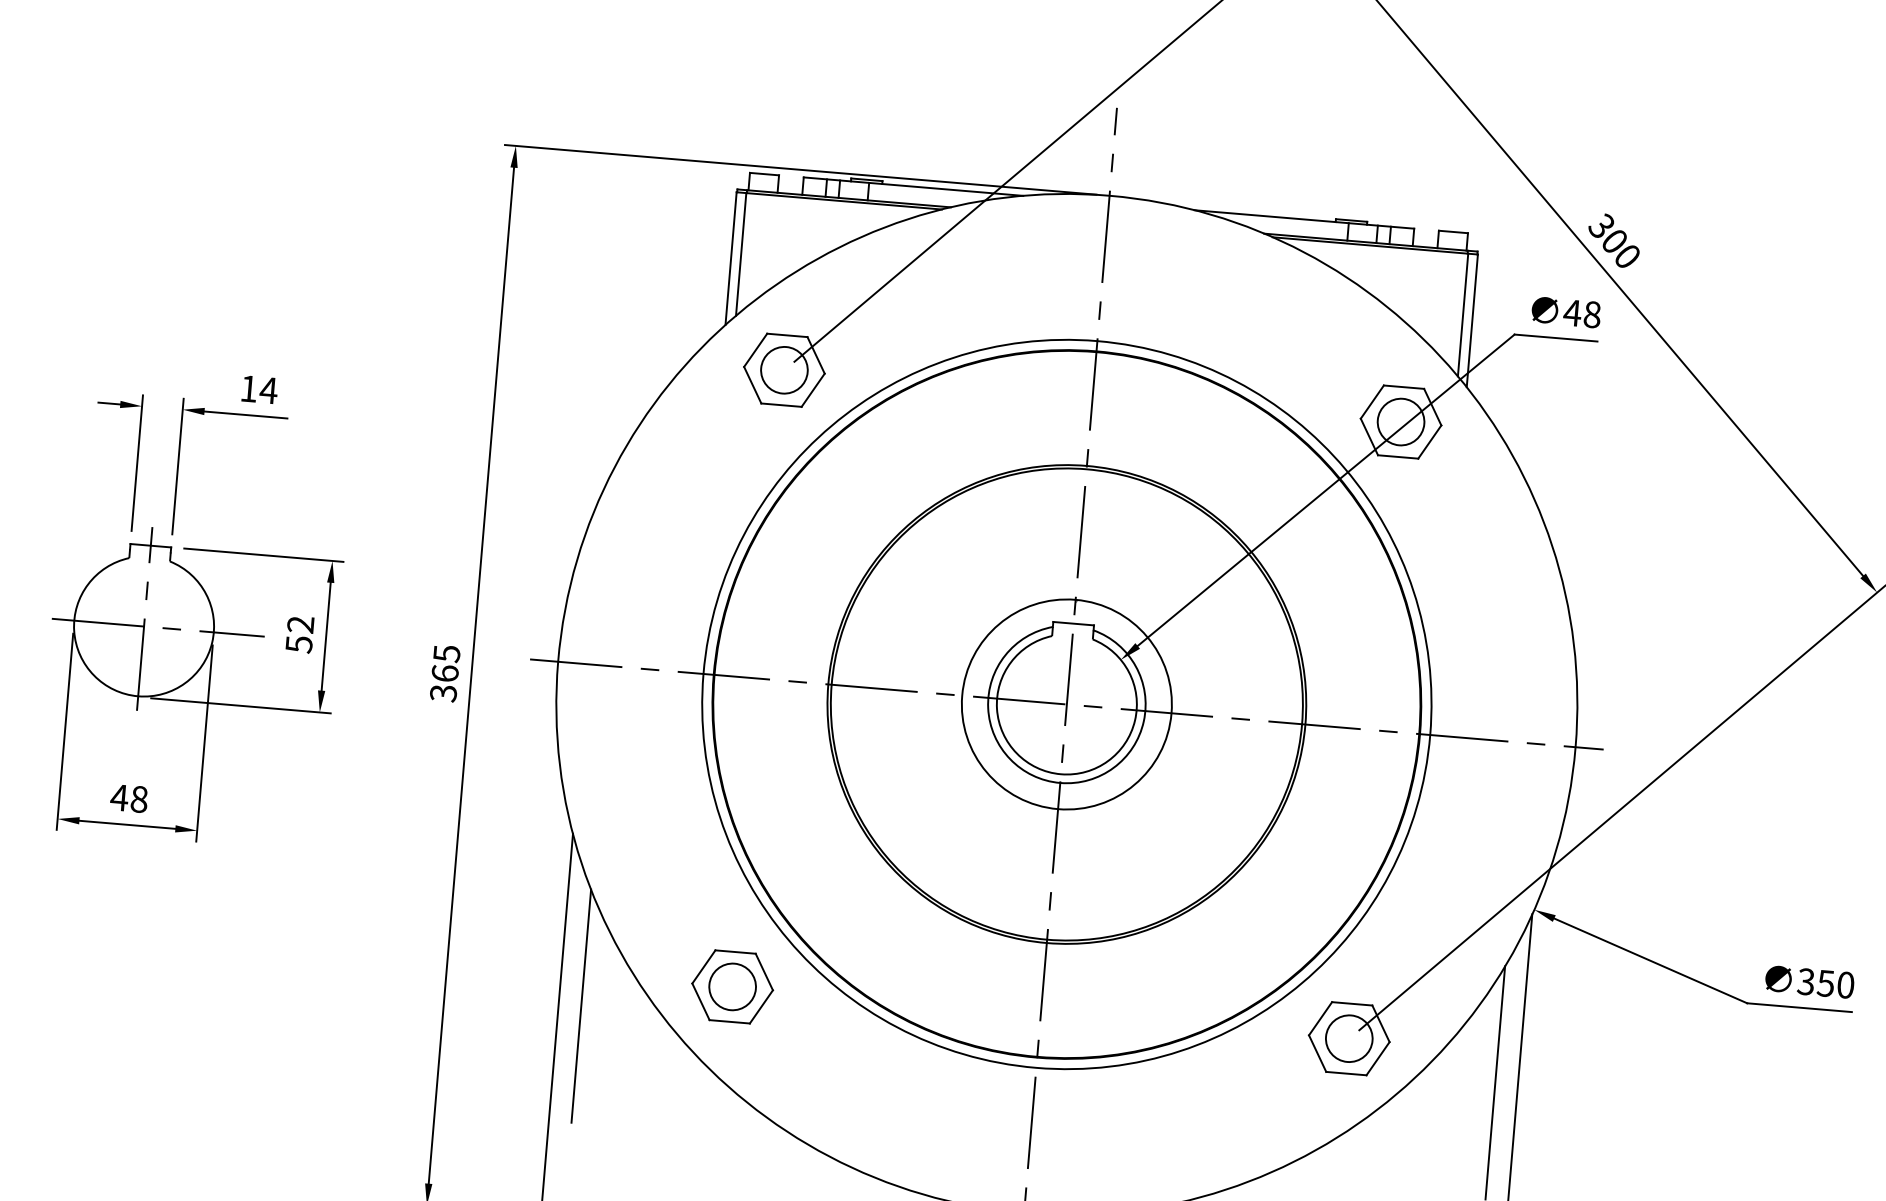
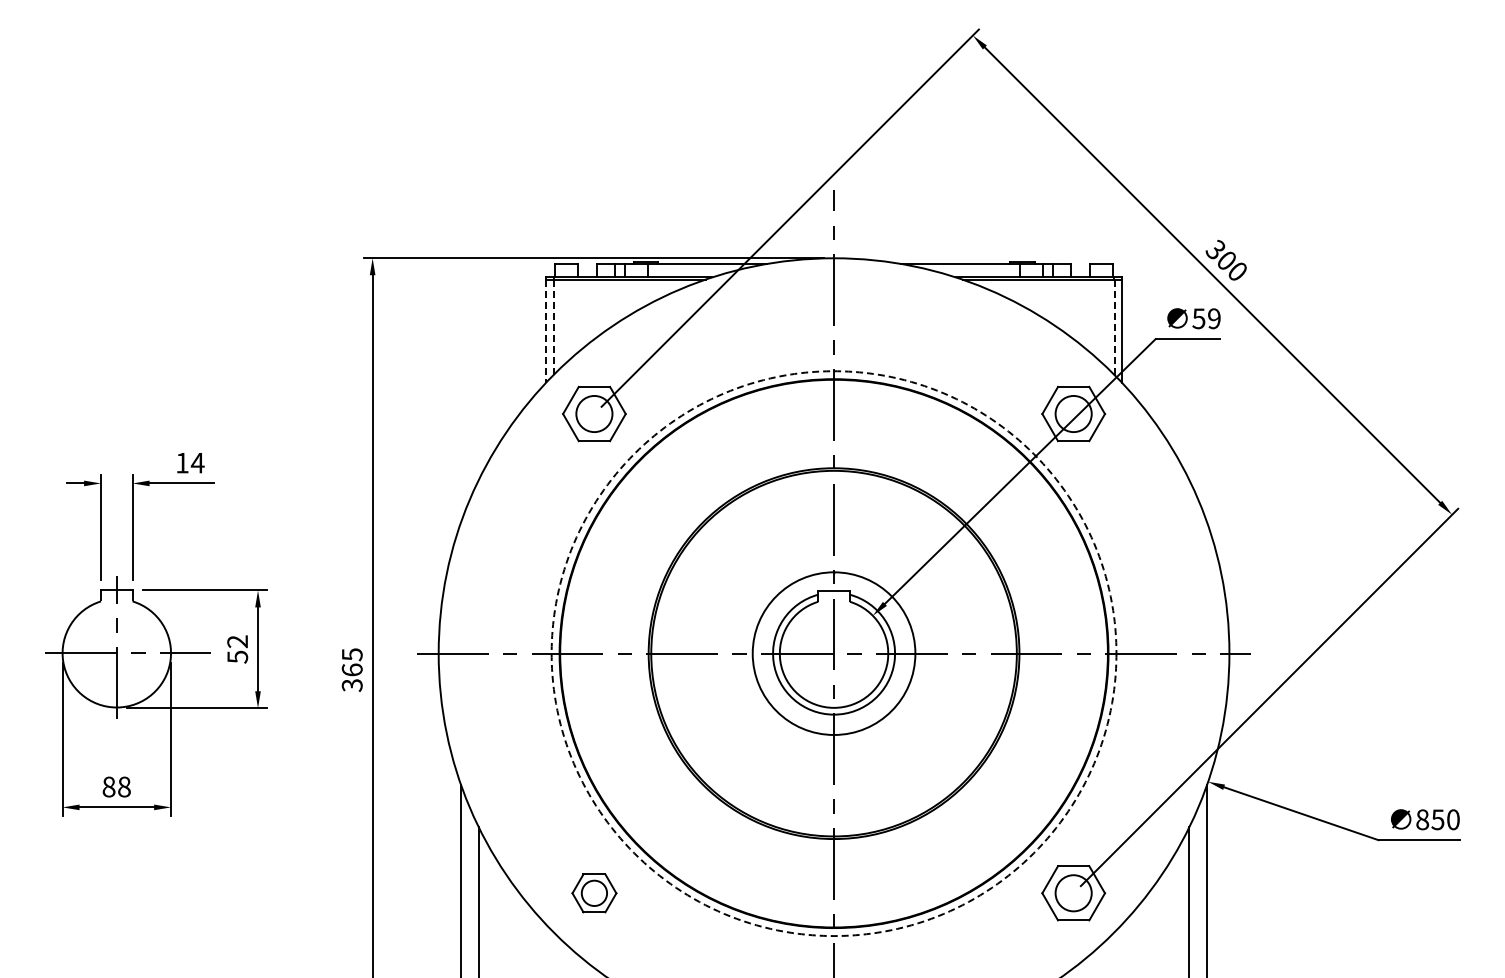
line: (741, 254) -> (553, 327), solid -> dashed
line: (731, 258) -> (546, 331), solid -> dashed
text: (1582, 313) -> (1206, 318), 48 -> 59
line: (1462, 315) -> (1114, 327), solid -> dashed
circle: (1066, 704) -> (833, 653), solid -> dashed
text: (118, 797) -> (108, 786), 48 -> 88
text: (1806, 981) -> (1422, 819), 350 -> 850
part: (732, 987) -> (594, 893), size x0.7

